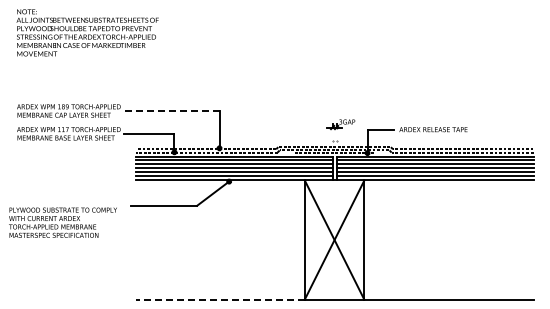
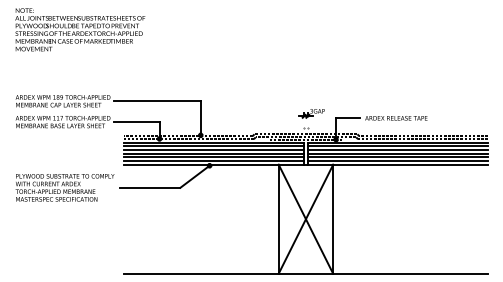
line: (171, 111) -> (156, 101), dashed -> solid
text: (62, 222) -> (64, 187), moved
line: (220, 299) -> (201, 273), dashed -> solid

